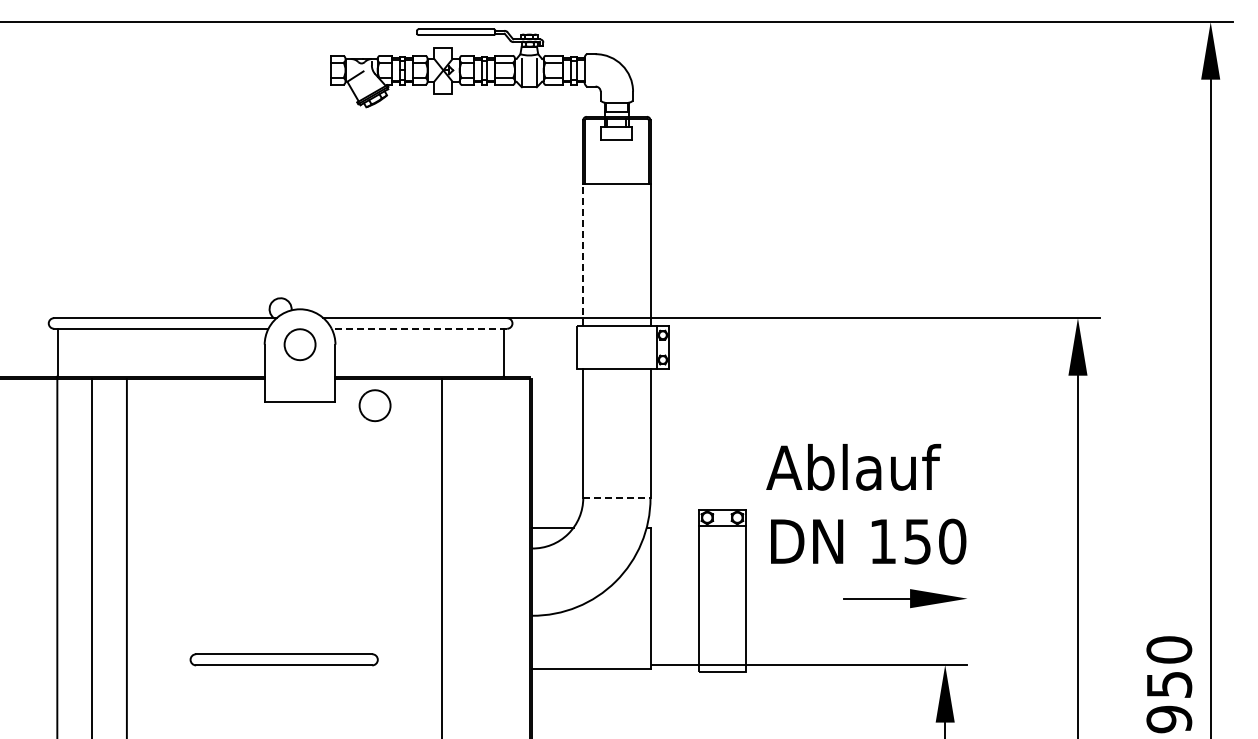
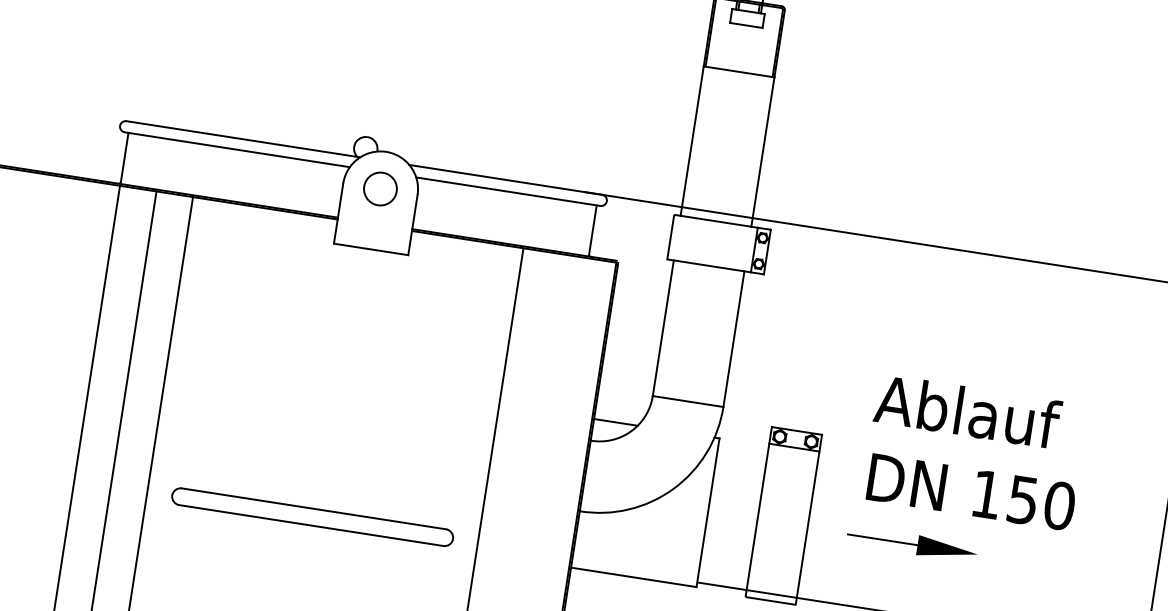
line: (583, 254) -> (692, 140), dashed -> solid
line: (419, 328) -> (508, 191), dashed -> solid
part: (374, 405) -> (448, 264), removed
line: (616, 498) -> (687, 401), dashed -> solid
text: (866, 504) -> (975, 452), moved
part: (904, 598) -> (911, 544), moved
part: (283, 659) -> (311, 516), size x1.43

